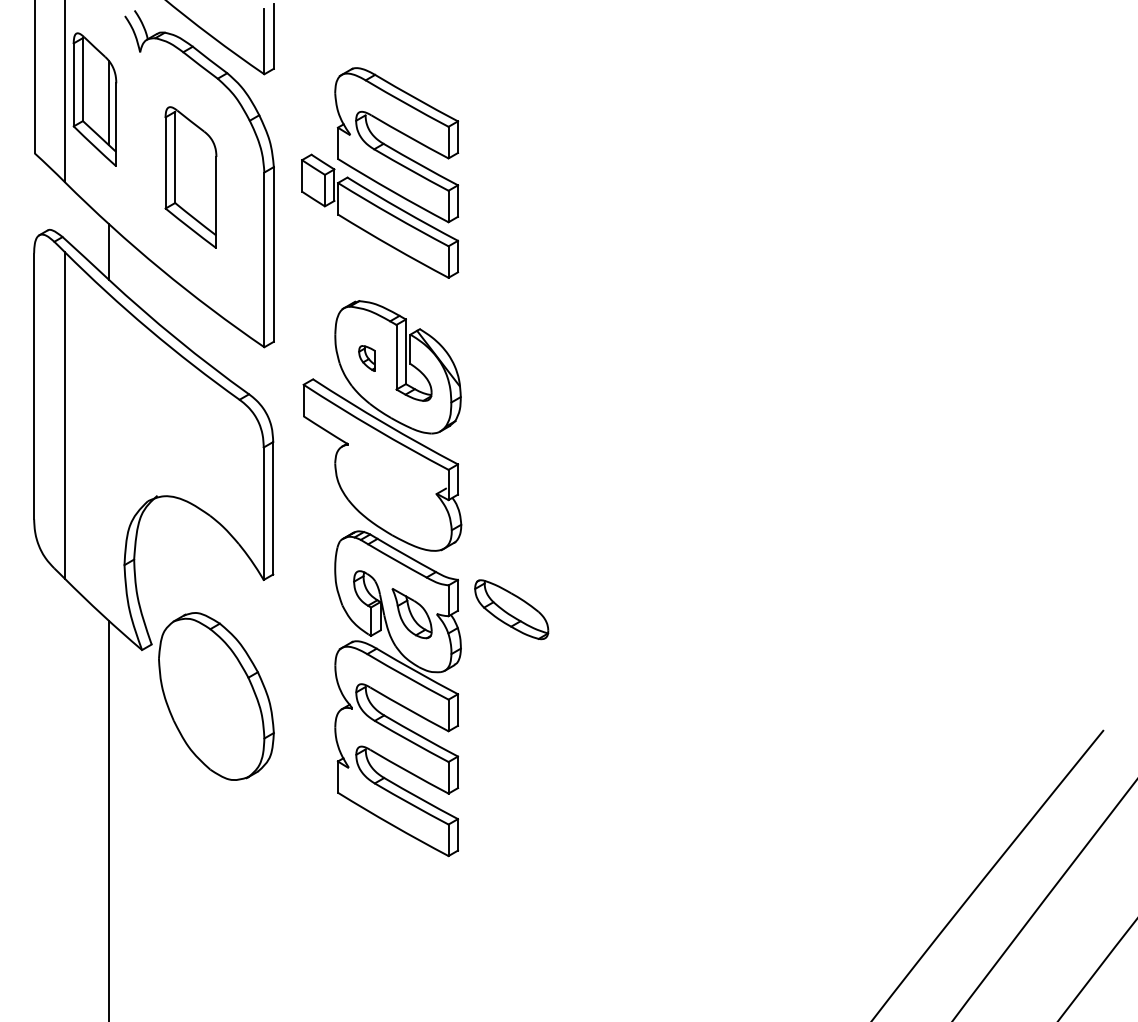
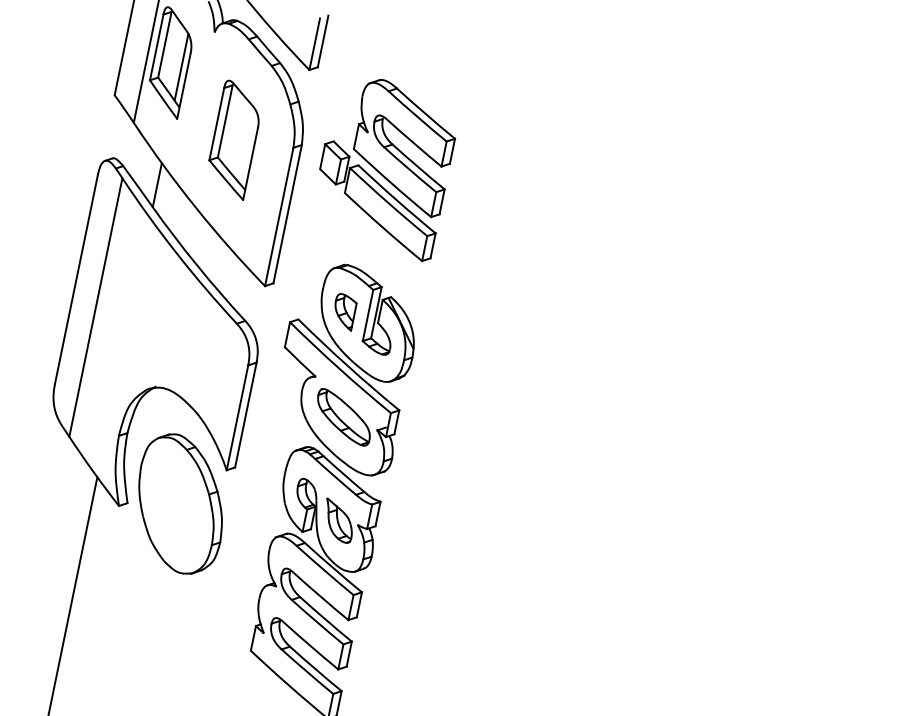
part: (366, 358) -> (344, 311), size x1.67
part: (511, 609) -> (343, 417), moved
part: (216, 696) -> (180, 504), moved

